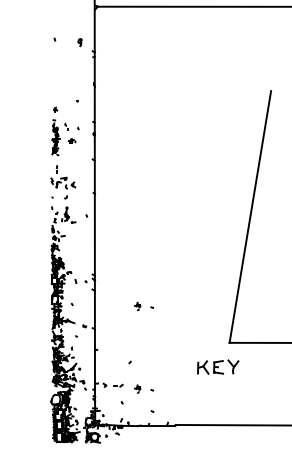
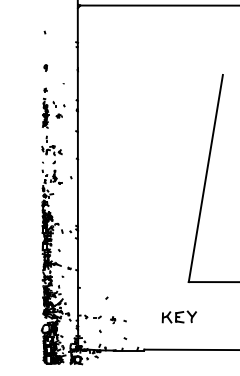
part: (79, 41) -> (45, 67), moved
part: (144, 306) -> (118, 252), removed
part: (217, 366) -> (178, 316), moved

